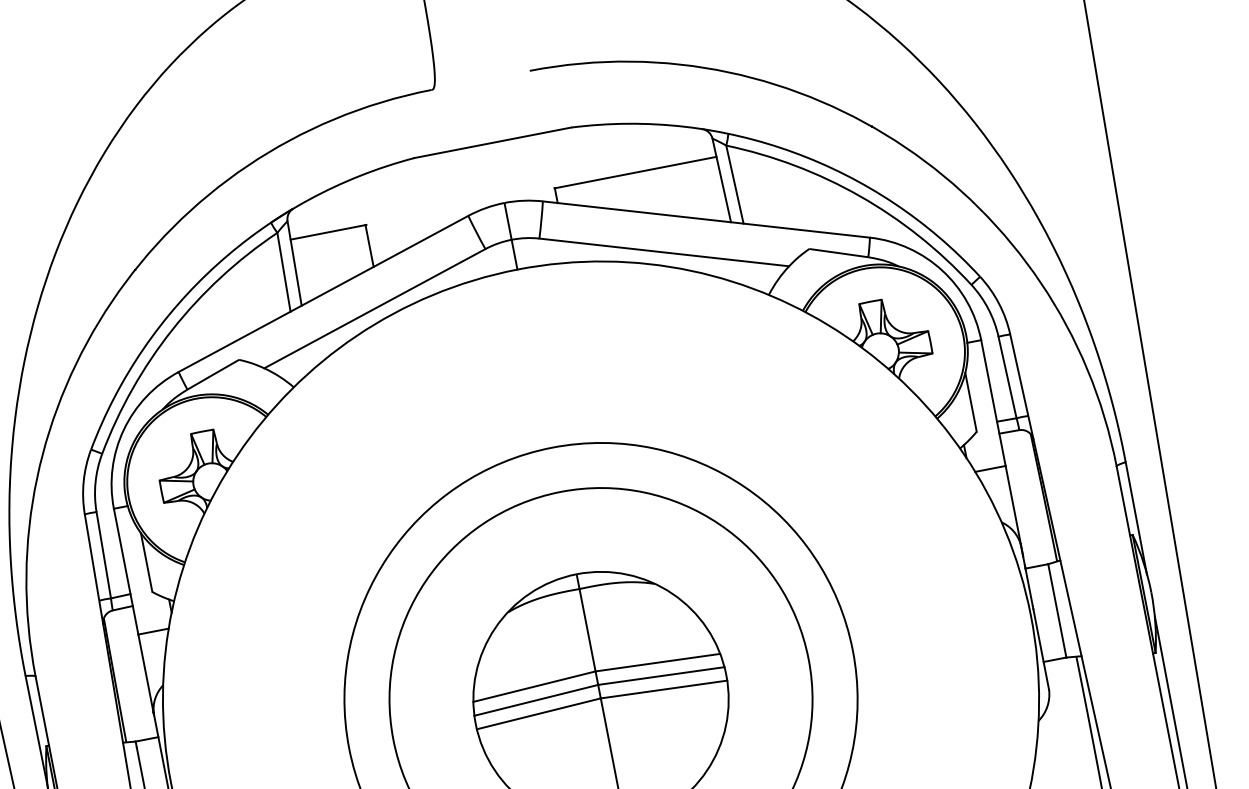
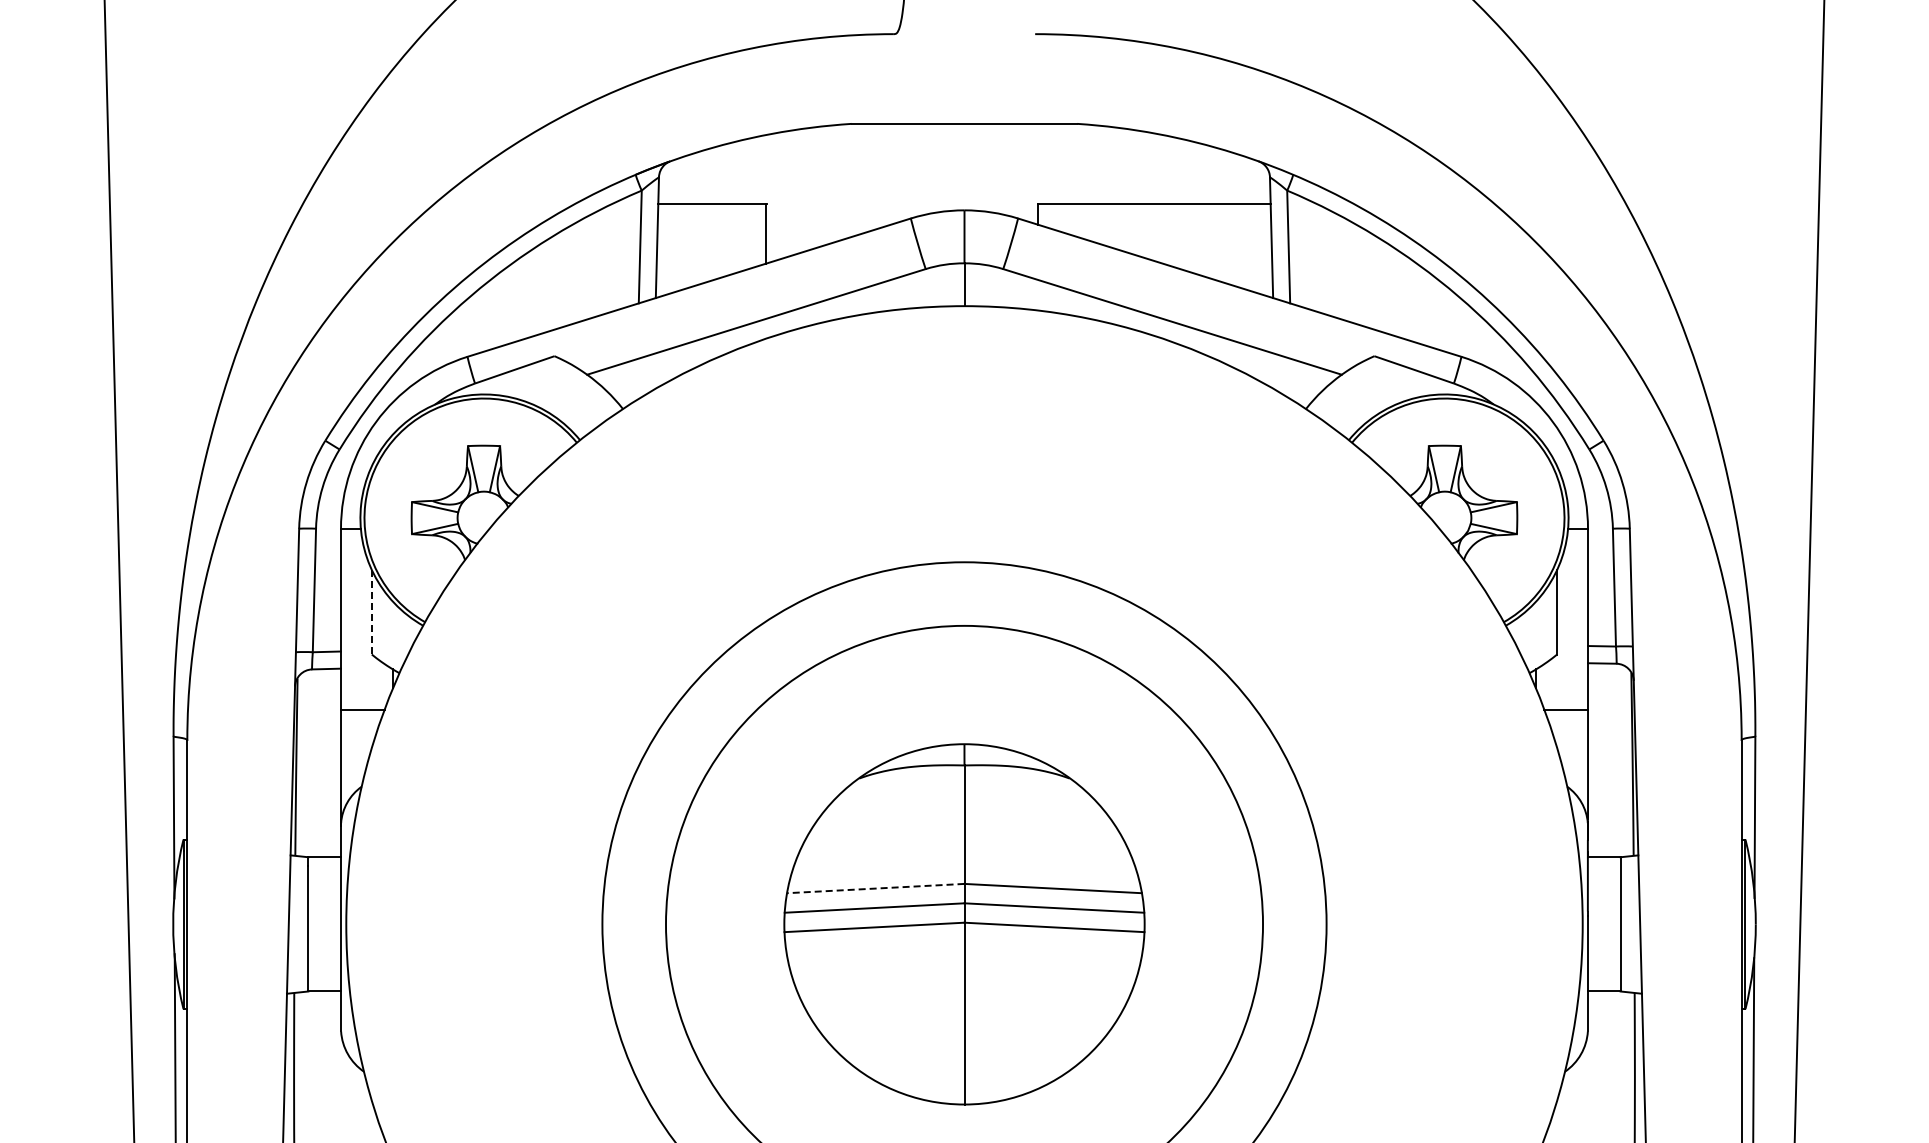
line: (146, 562) -> (371, 612), solid -> dashed
line: (534, 686) -> (875, 888), solid -> dashed

